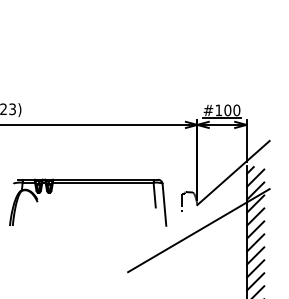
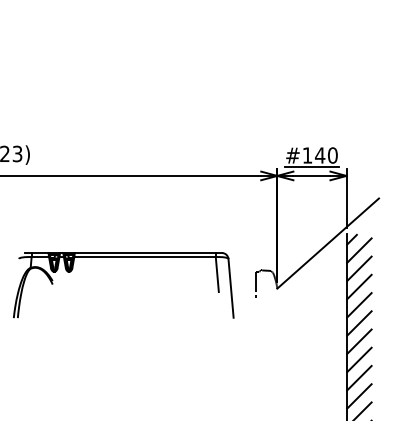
text: (228, 110) -> (320, 155), #100 -> #140
line: (198, 230) -> (278, 324), removed

